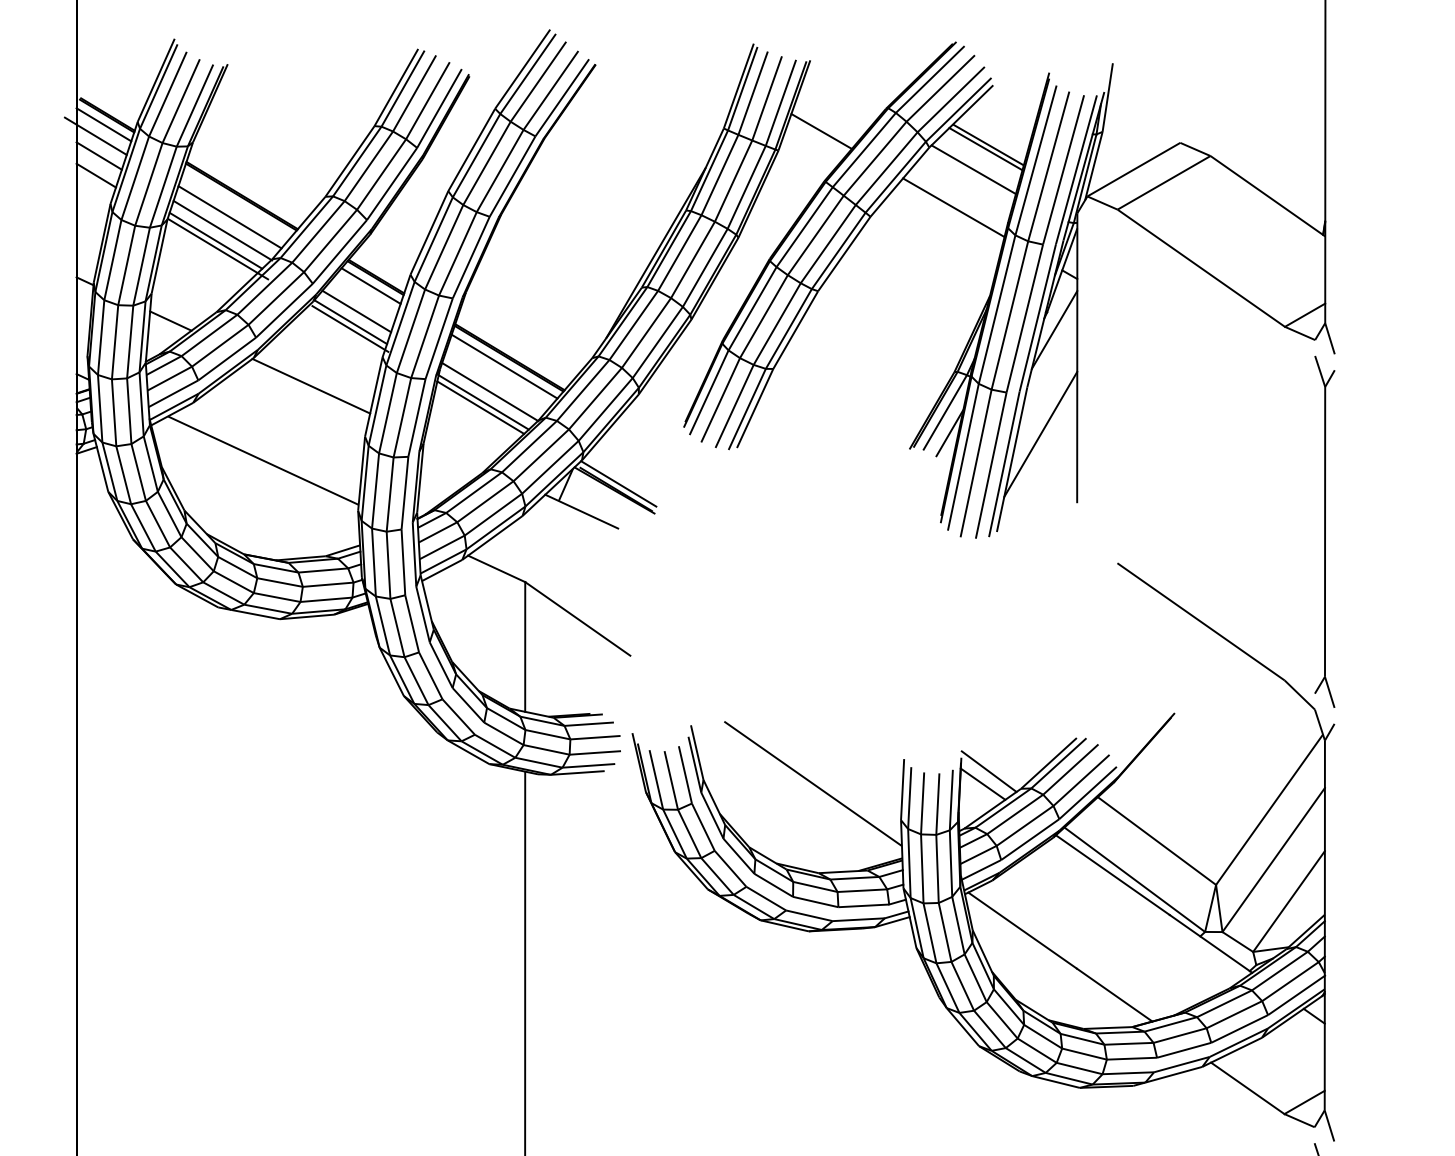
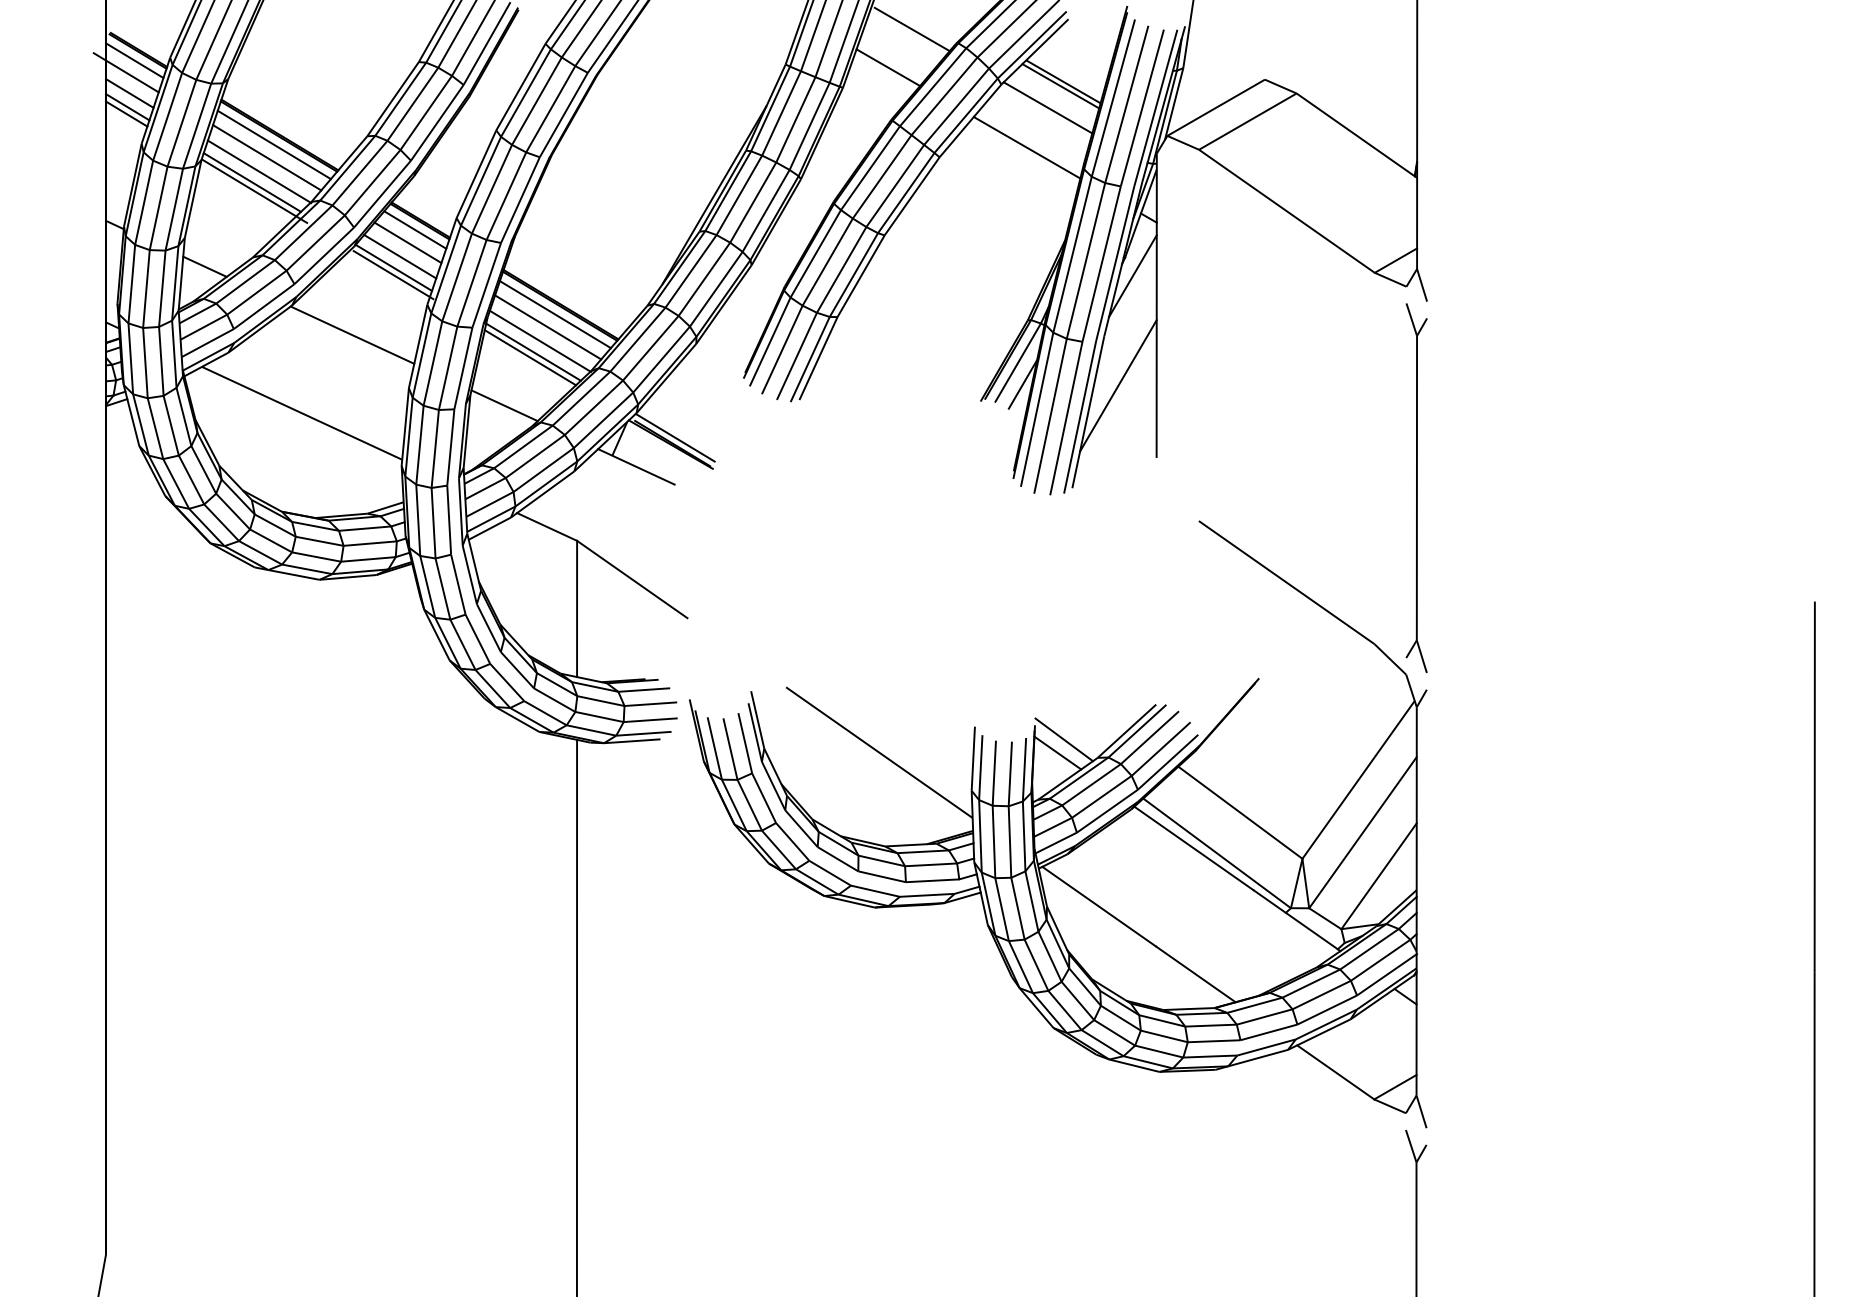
line: (843, 95) -> (911, 29), added
line: (97, 169) -> (127, 107), added
line: (236, 204) -> (273, 144), added
line: (363, 297) -> (407, 242), added
line: (498, 378) -> (548, 327), added
line: (456, 453) -> (504, 405), added

